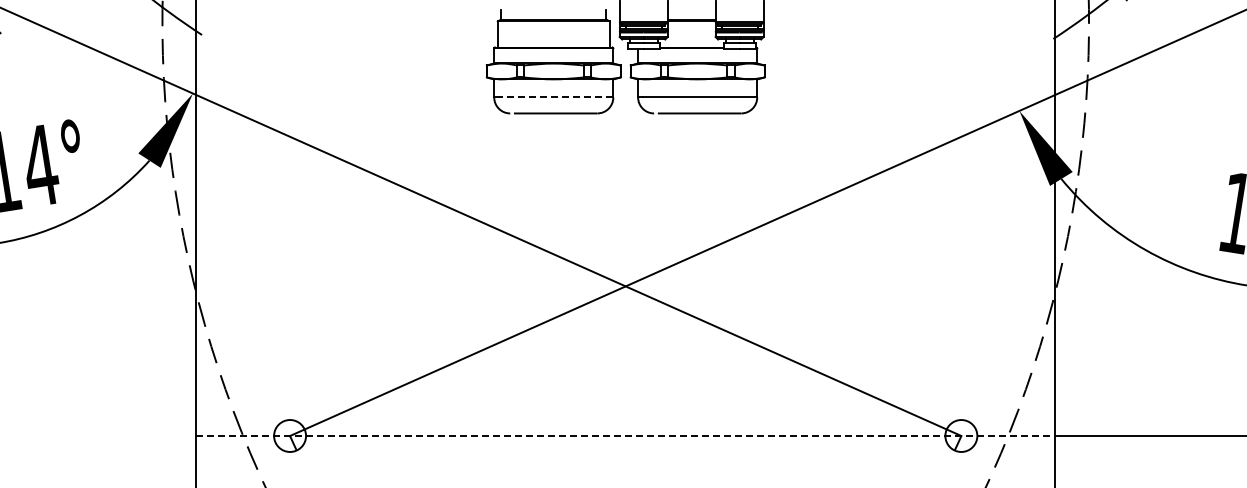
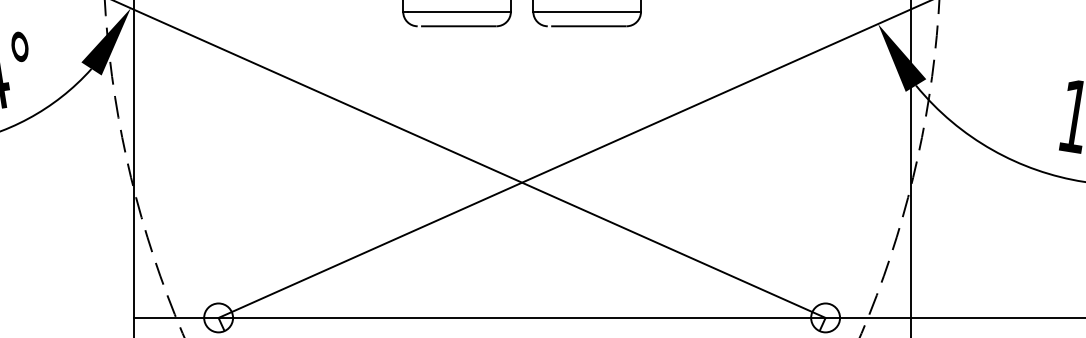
line: (556, 97) -> (459, 11), dashed -> solid
line: (625, 435) -> (521, 317), dashed -> solid

